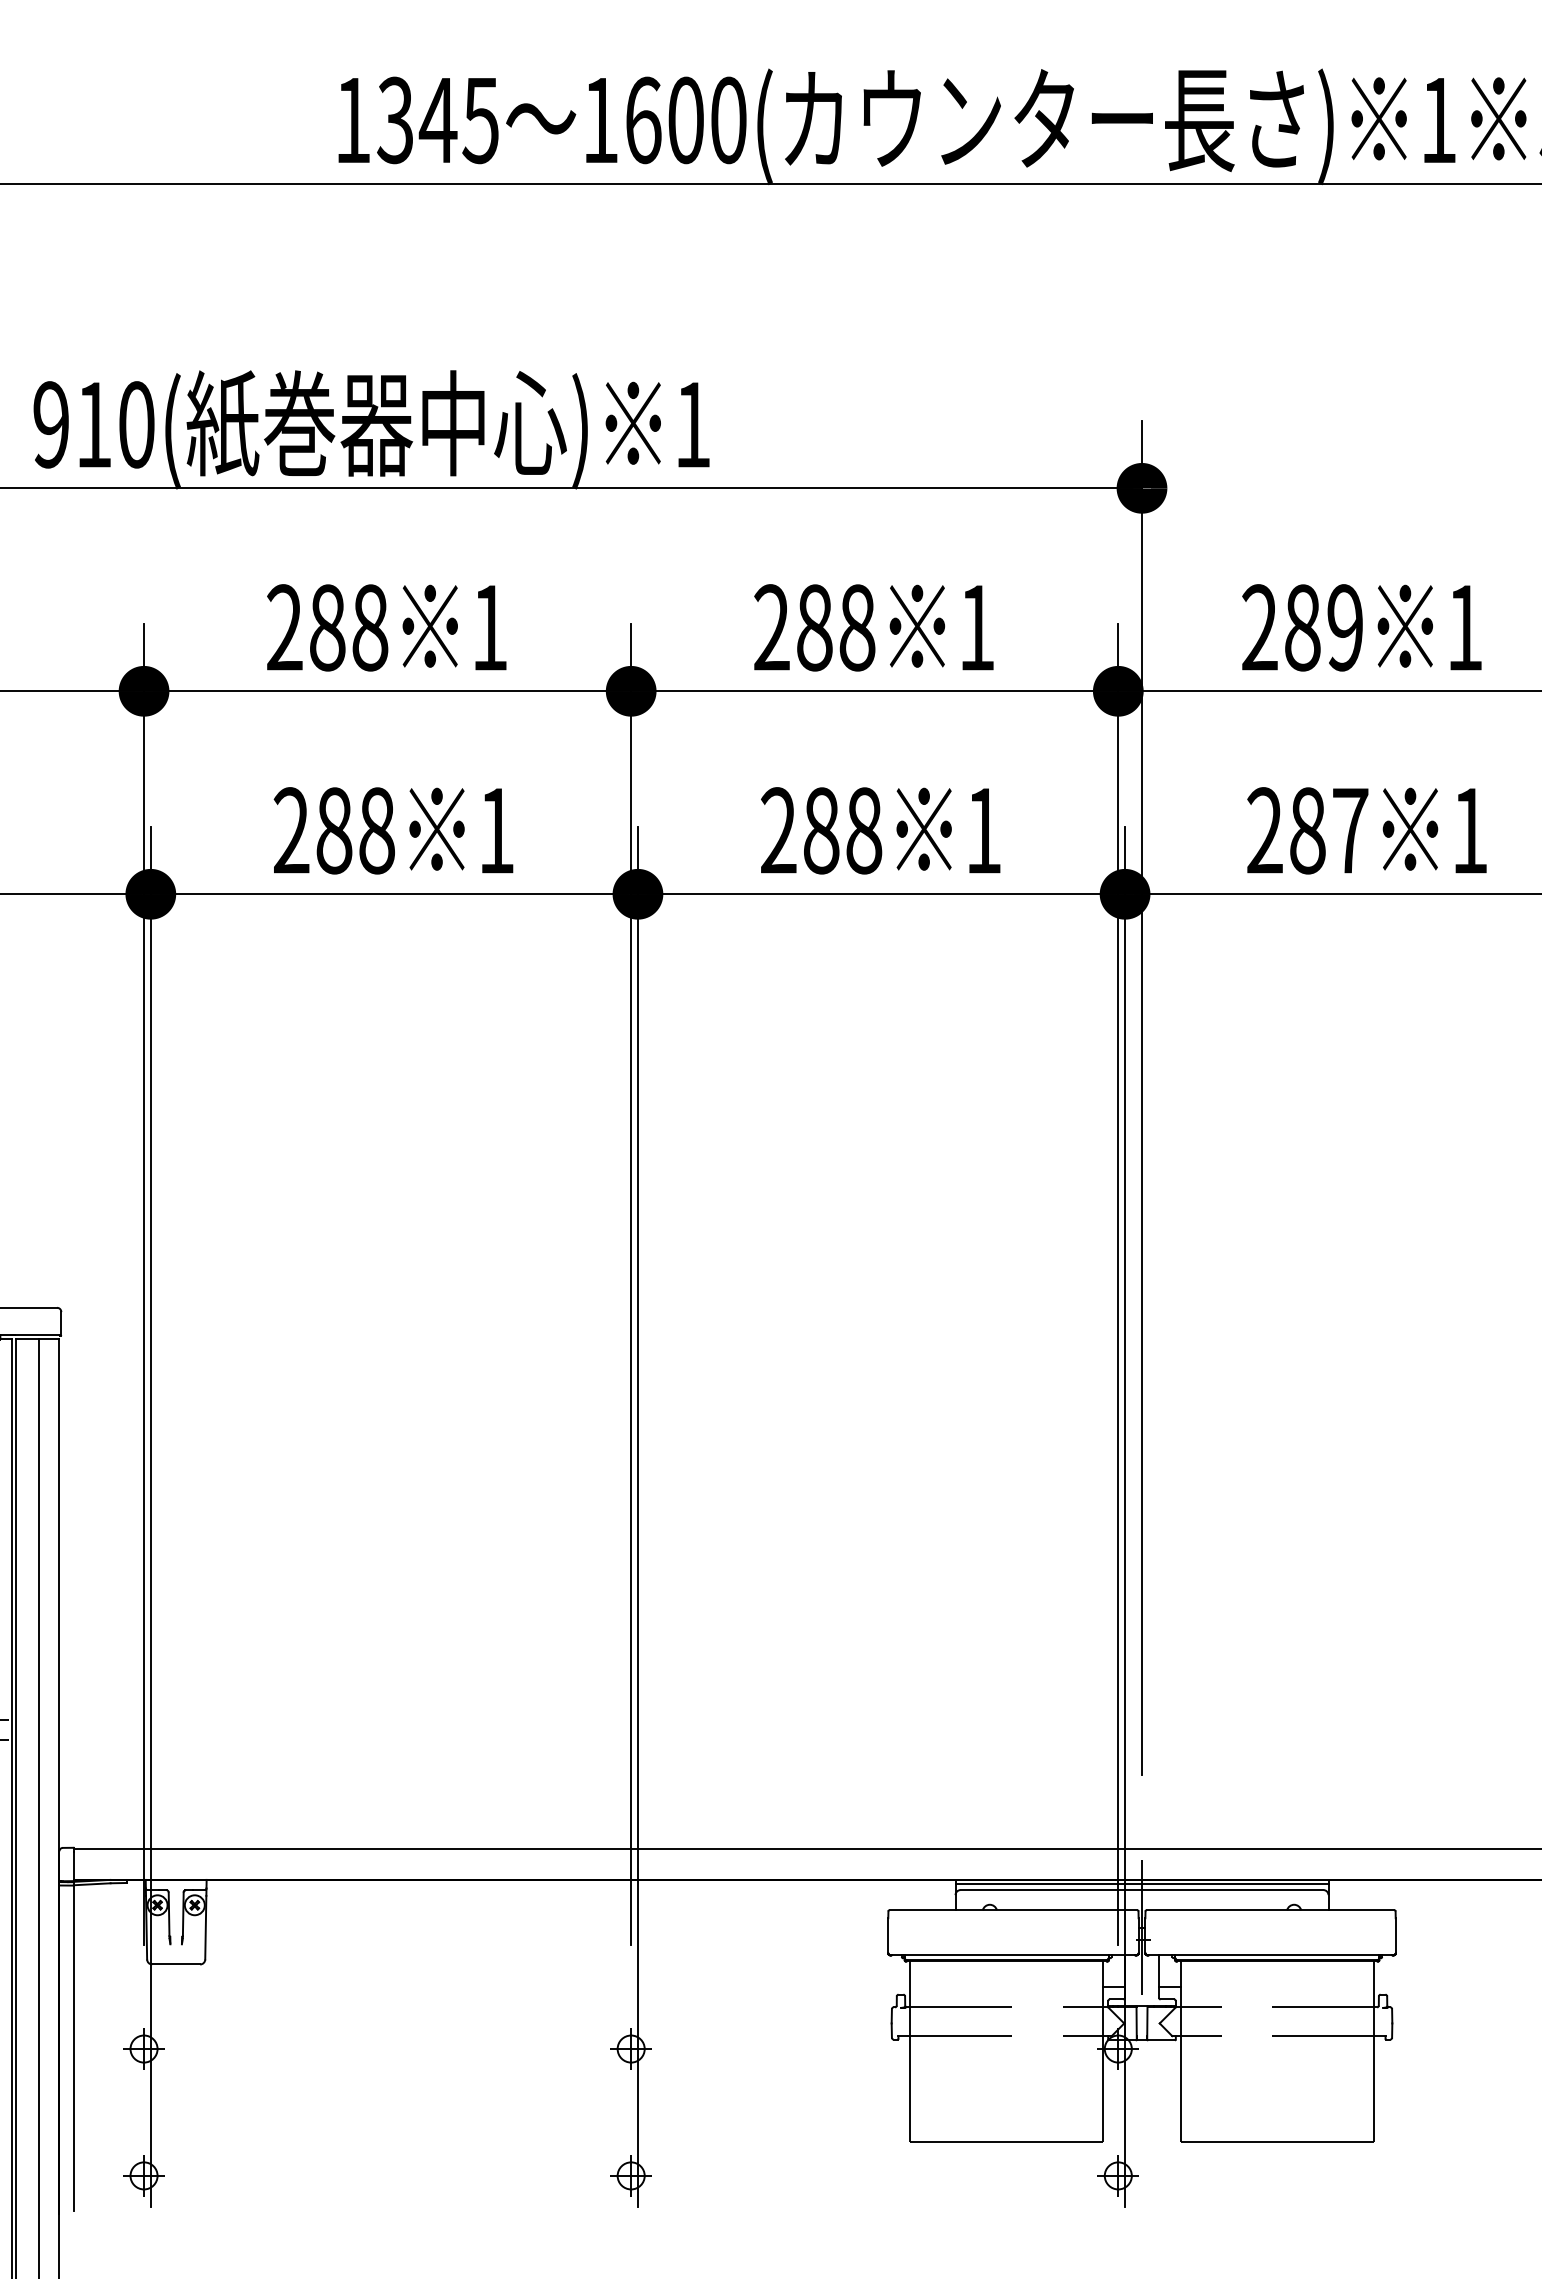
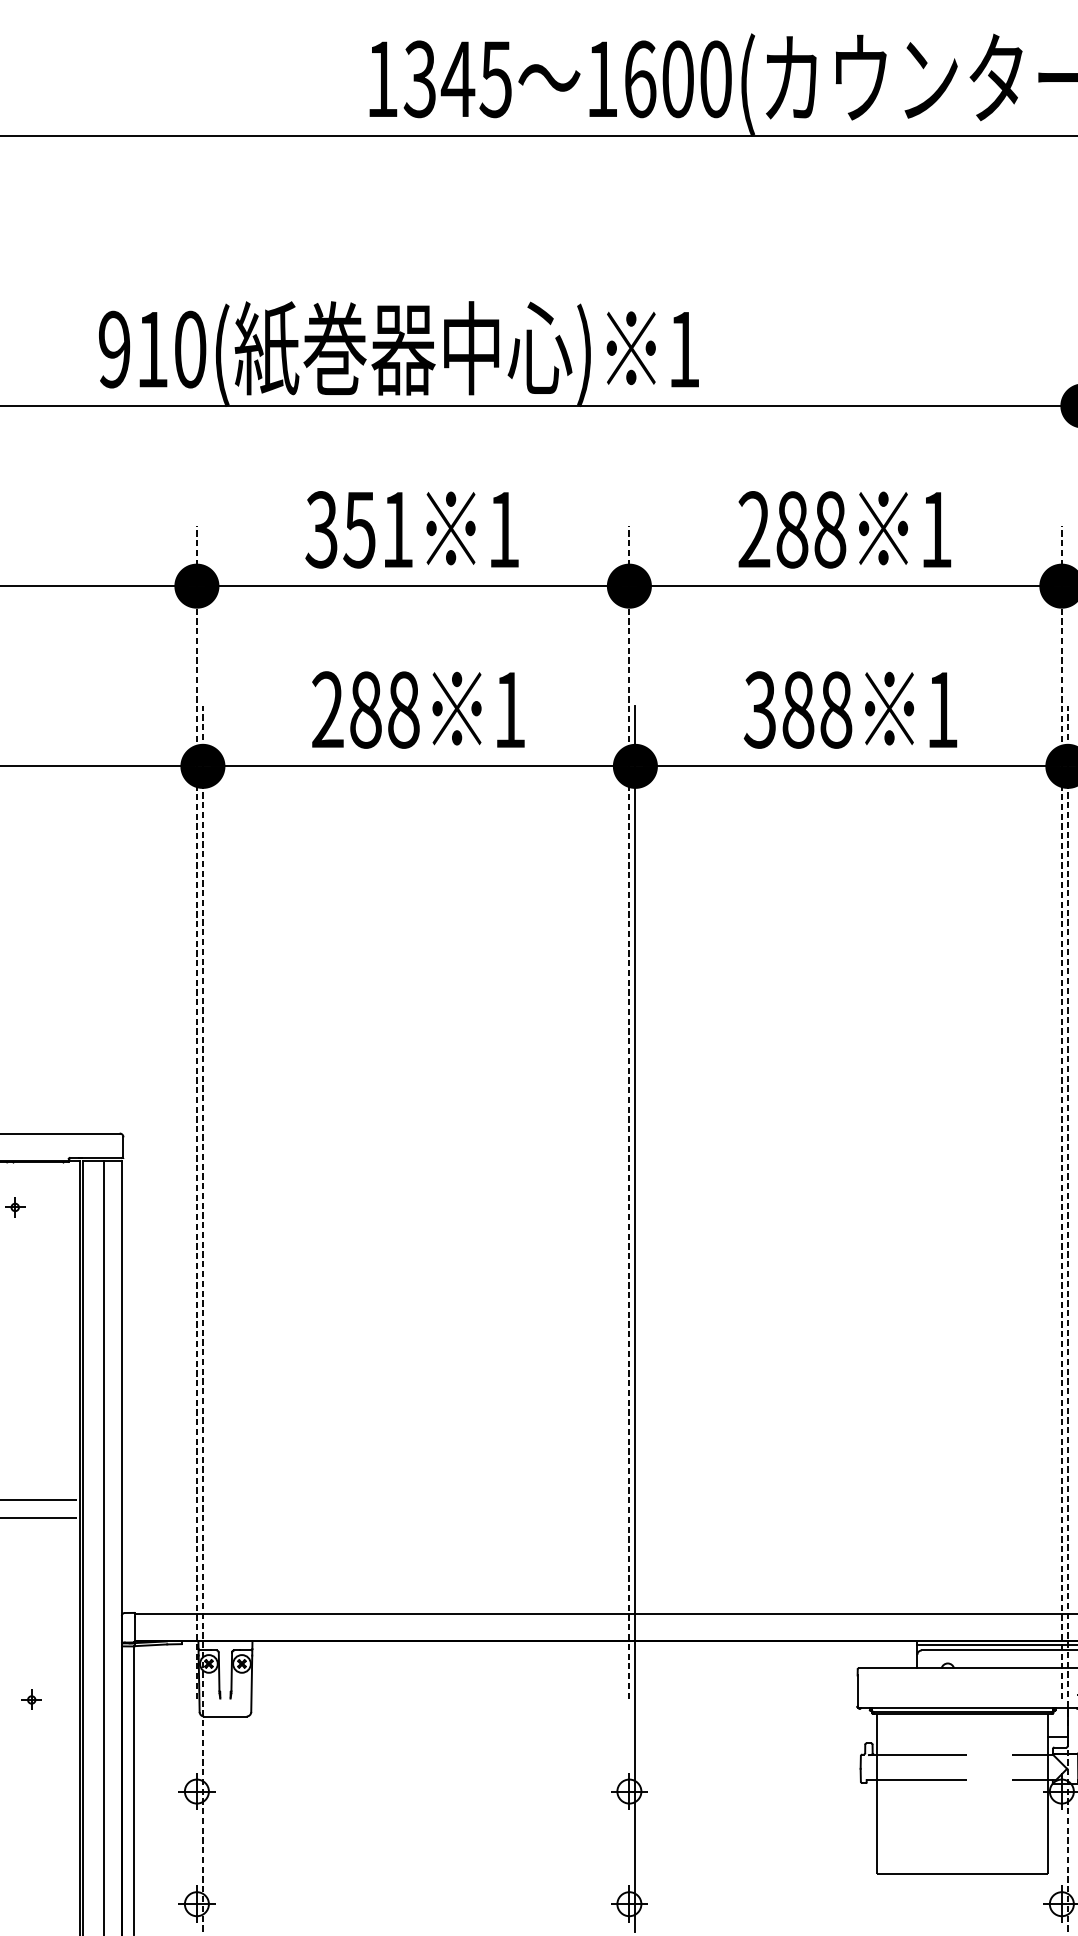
text: (327, 627) -> (359, 529), 288 -> 351
text: (778, 830) -> (760, 709), 288 -> 388
line: (144, 1283) -> (197, 1111), solid -> dashed
line: (631, 1283) -> (629, 1111), solid -> dashed
line: (1118, 1283) -> (1062, 1111), solid -> dashed
line: (150, 1516) -> (202, 1318), solid -> dashed
line: (1125, 1516) -> (1068, 1318), solid -> dashed

